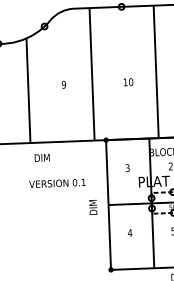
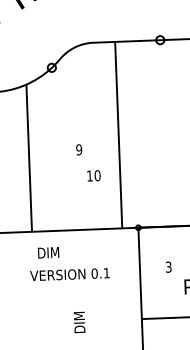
text: (128, 82) -> (93, 176), moved
text: (57, 182) -> (70, 273), moved
text: (93, 206) -> (79, 321), moved

